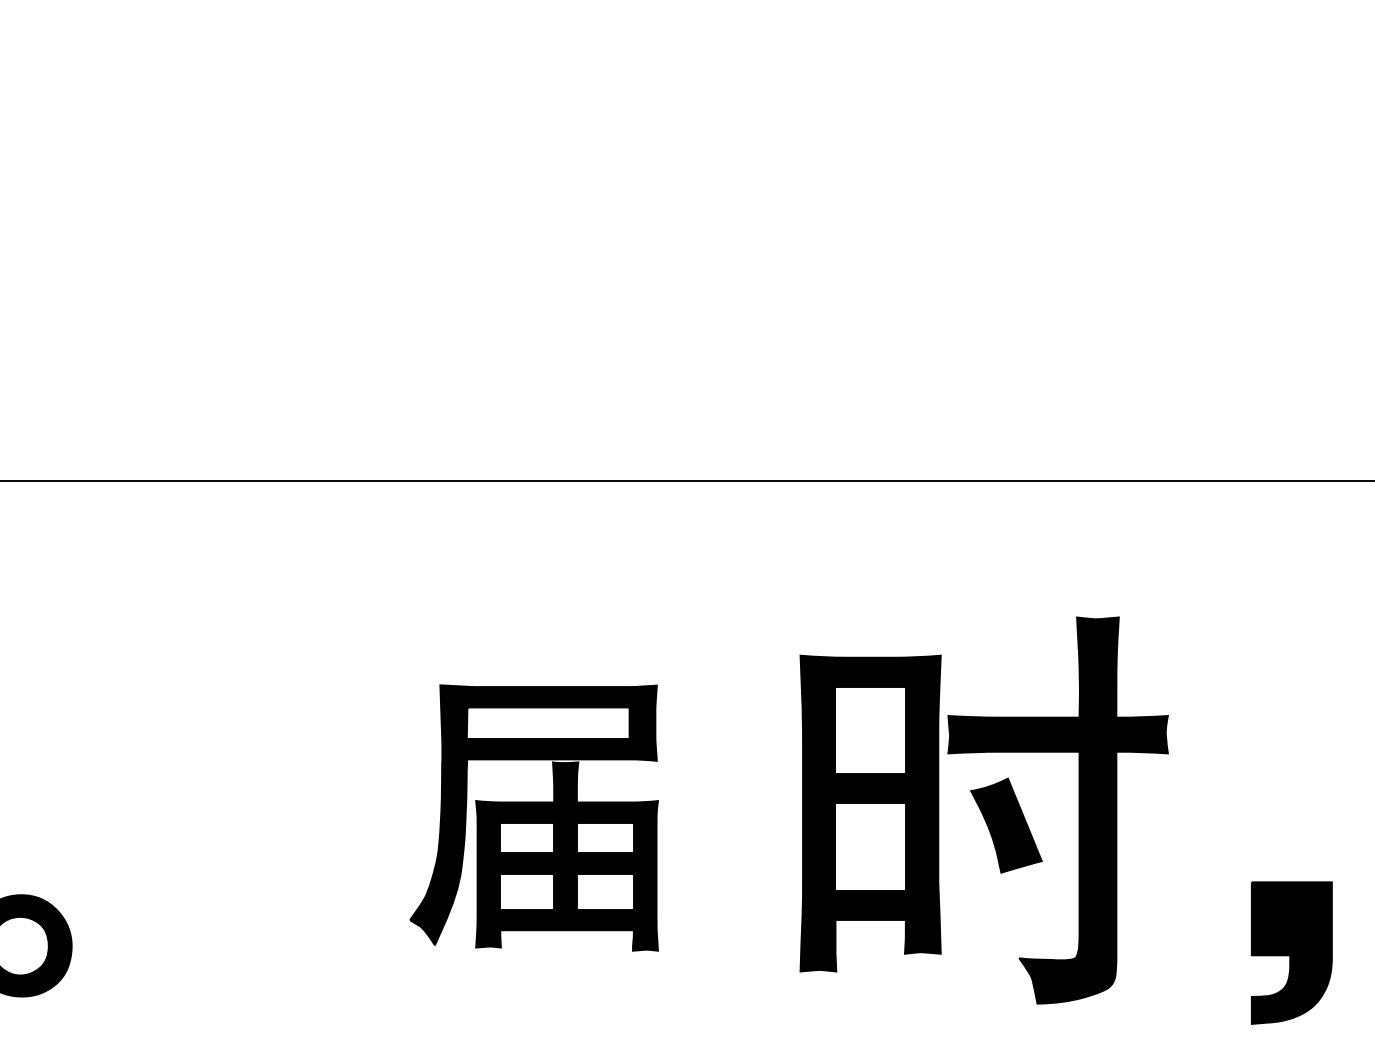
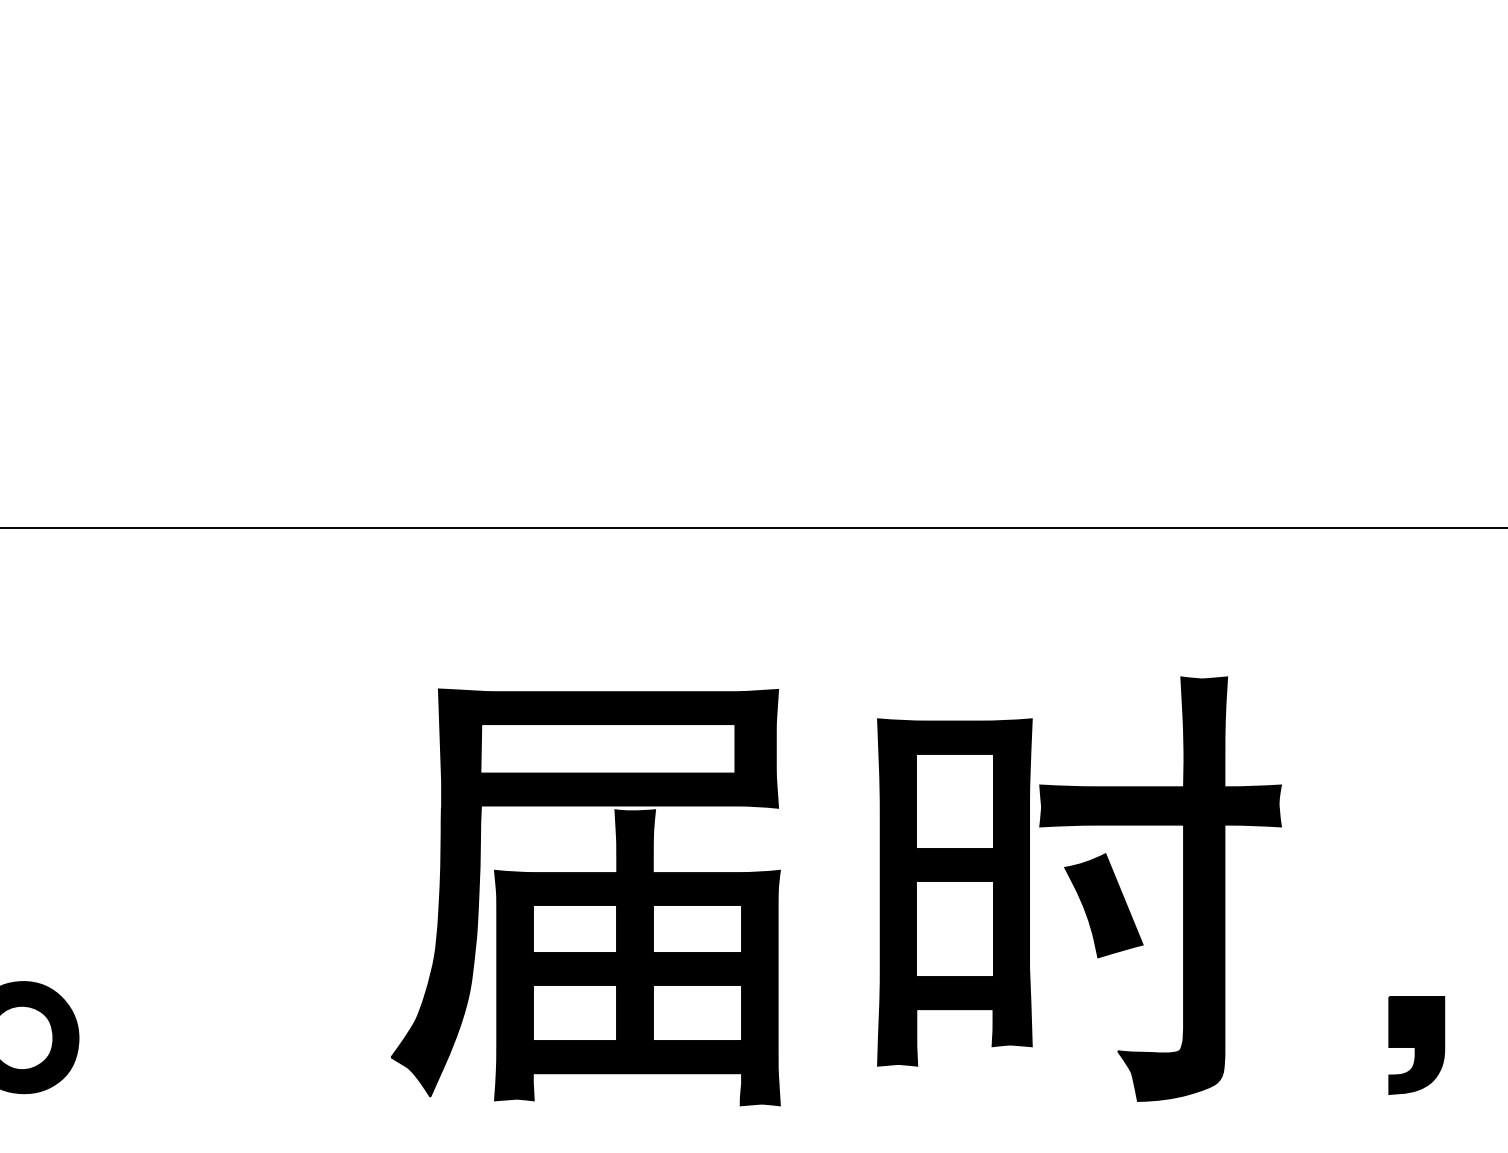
part: (533, 817) -> (585, 896), size x1.43
part: (1291, 952) -> (1416, 1044), size x0.62

